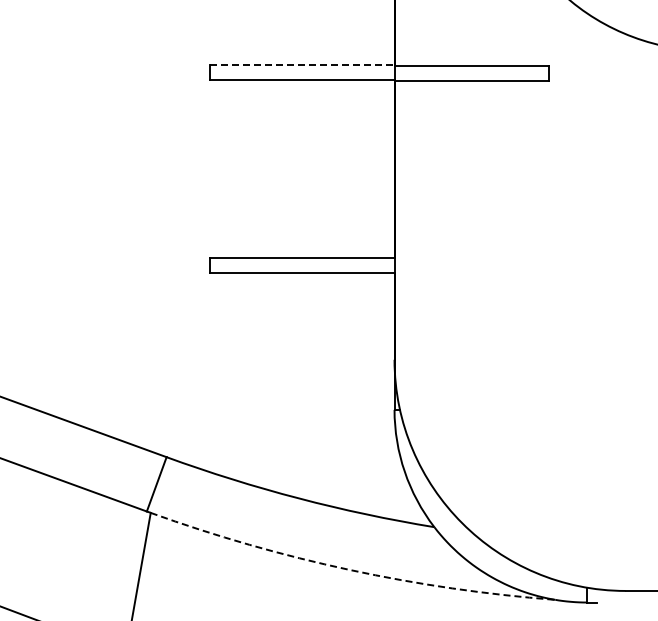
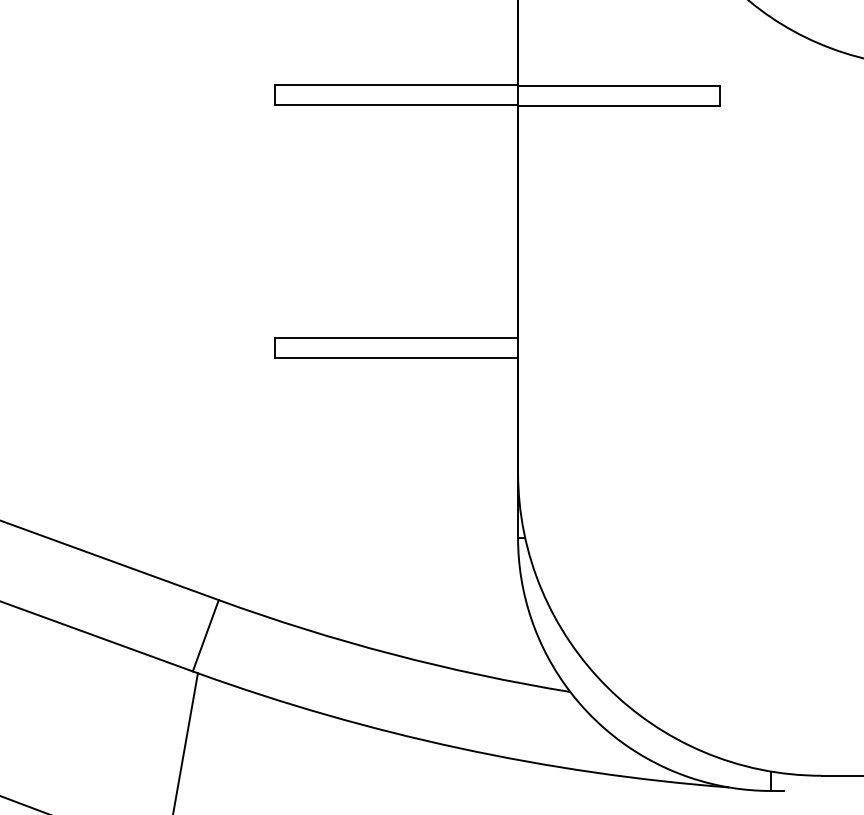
line: (302, 65) -> (397, 85), dashed -> solid
arc: (350, 570) -> (460, 748), dashed -> solid

